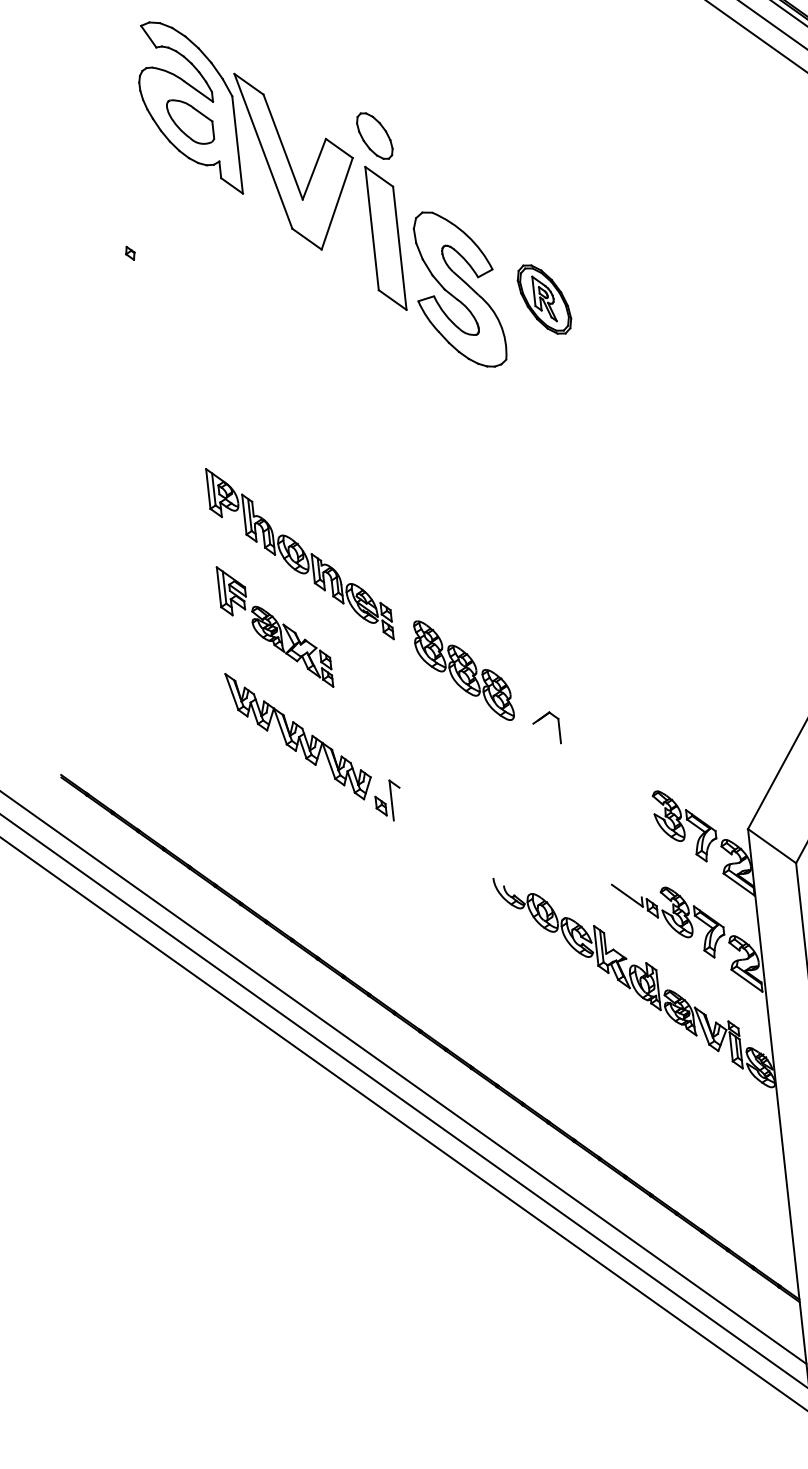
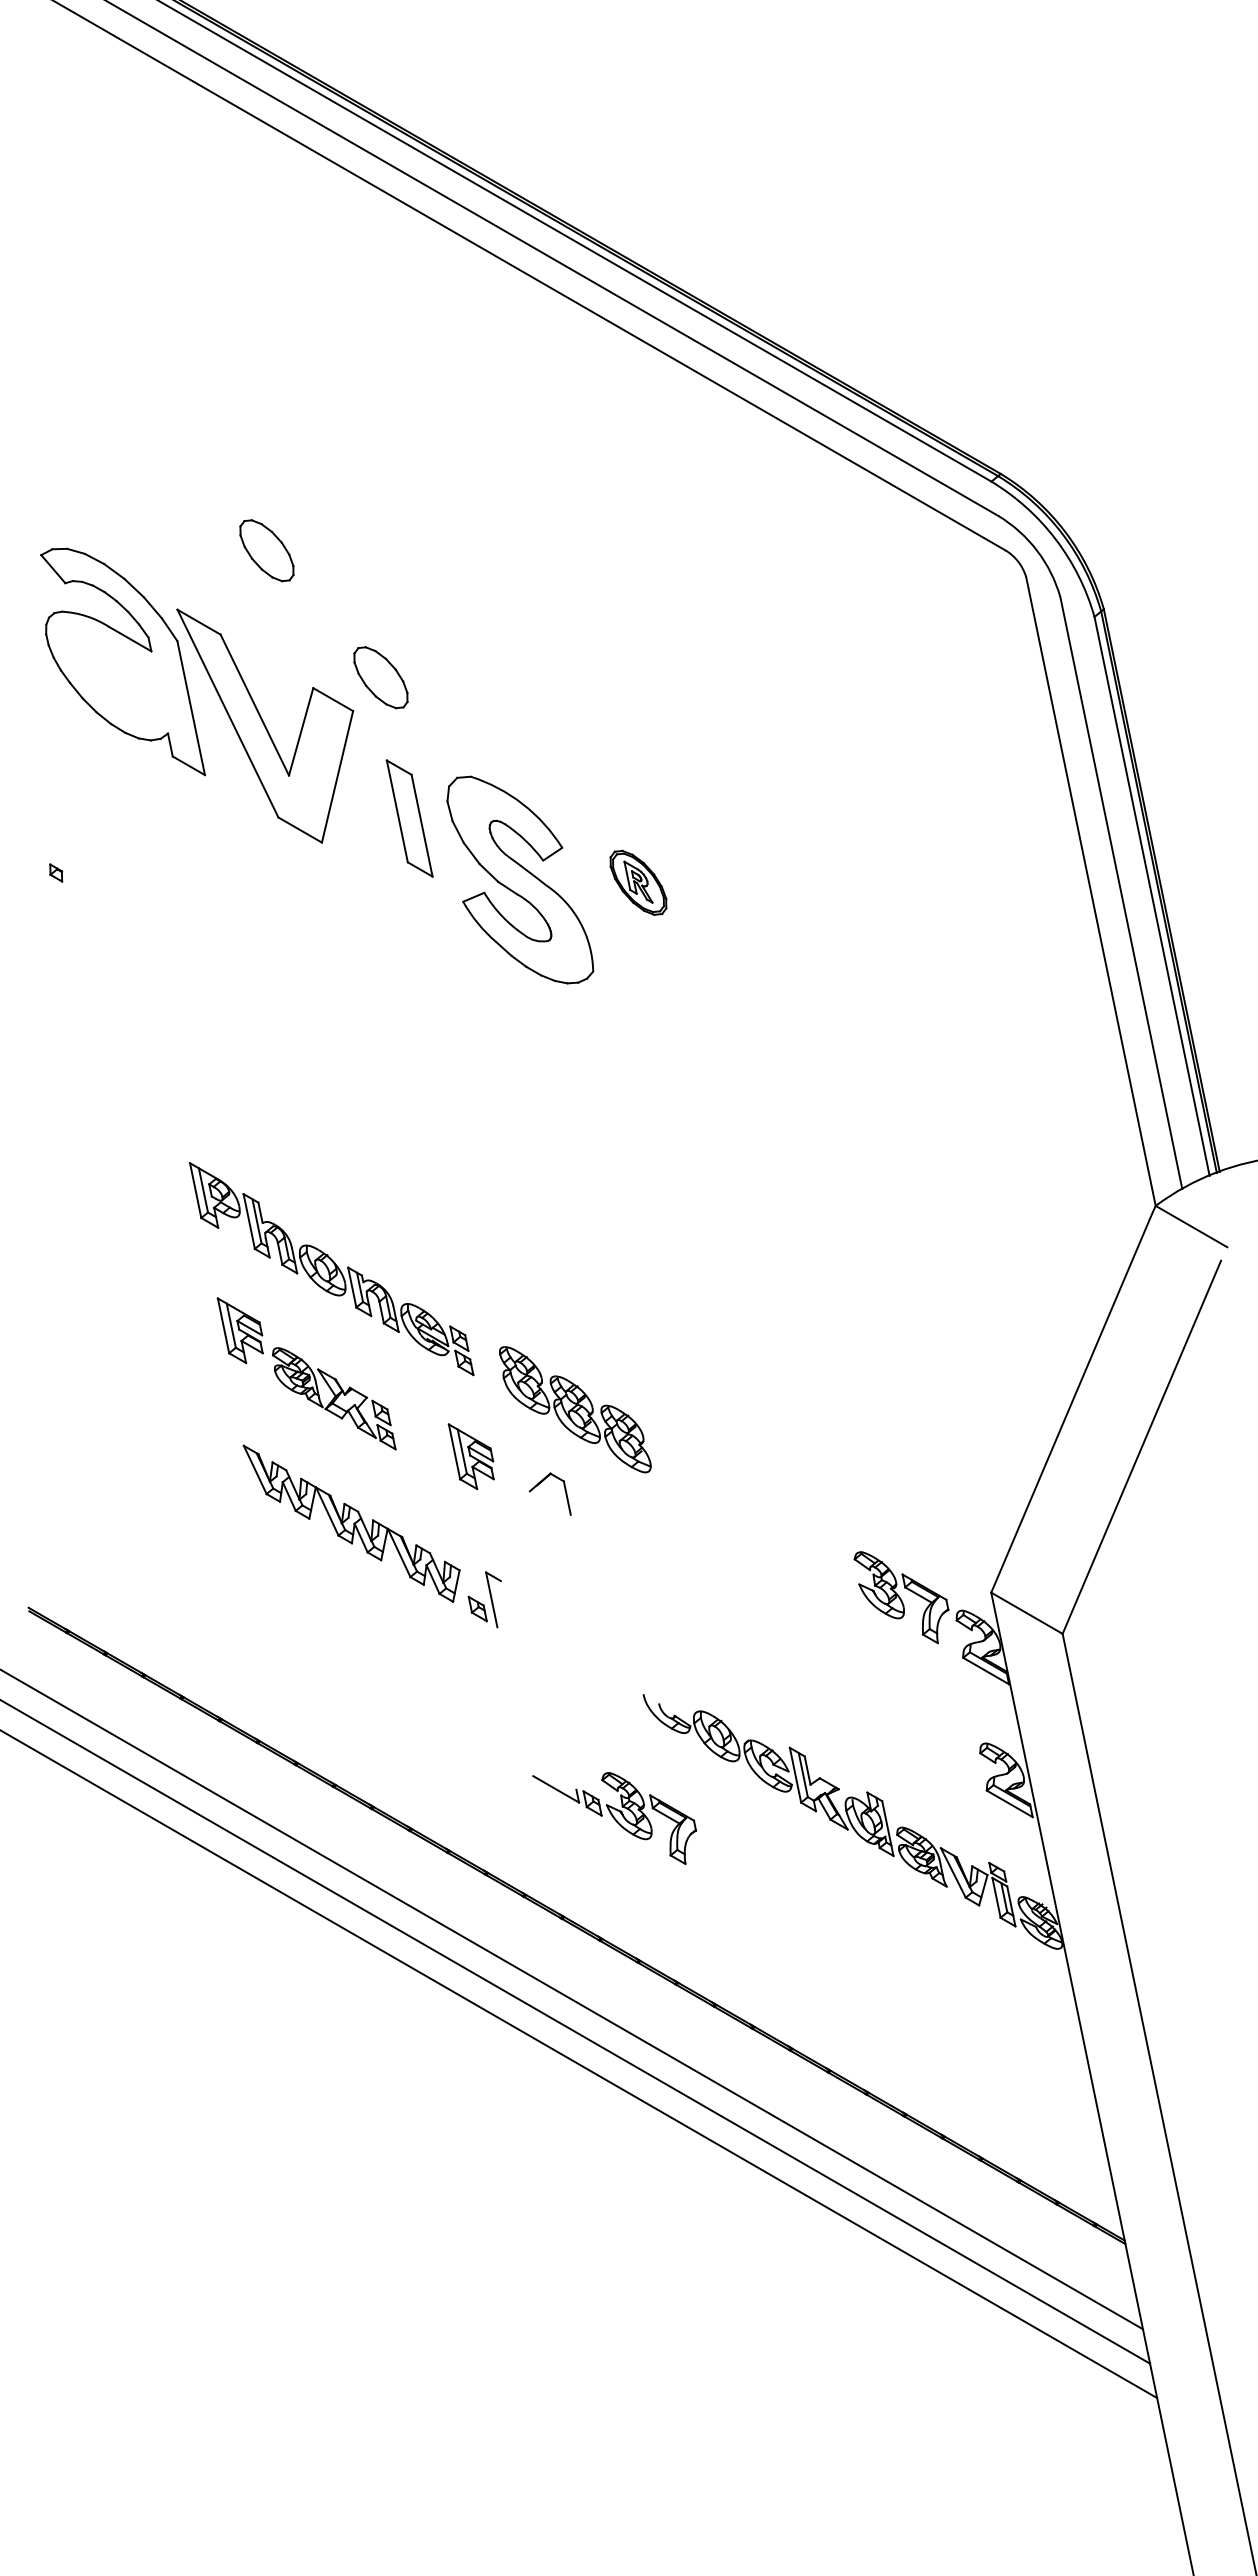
part: (301, 37) -> (266, 550), added
part: (190, 122) -> (122, 682), removed
part: (385, 238) -> (409, 818), size x0.6
part: (544, 299) -> (638, 882), size x0.7
part: (386, 696) -> (470, 1456), added
part: (543, 718) -> (542, 1482), moved
part: (666, 920) -> (614, 1818), moved

